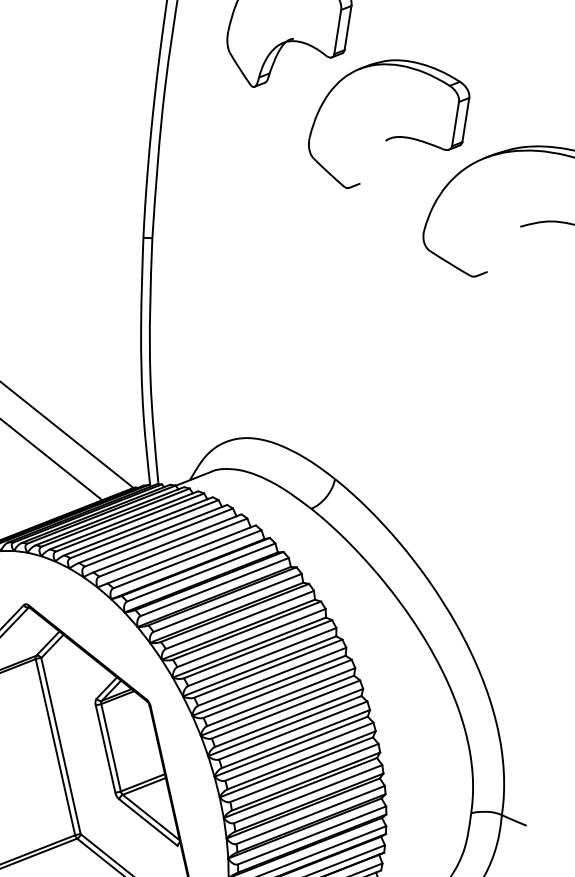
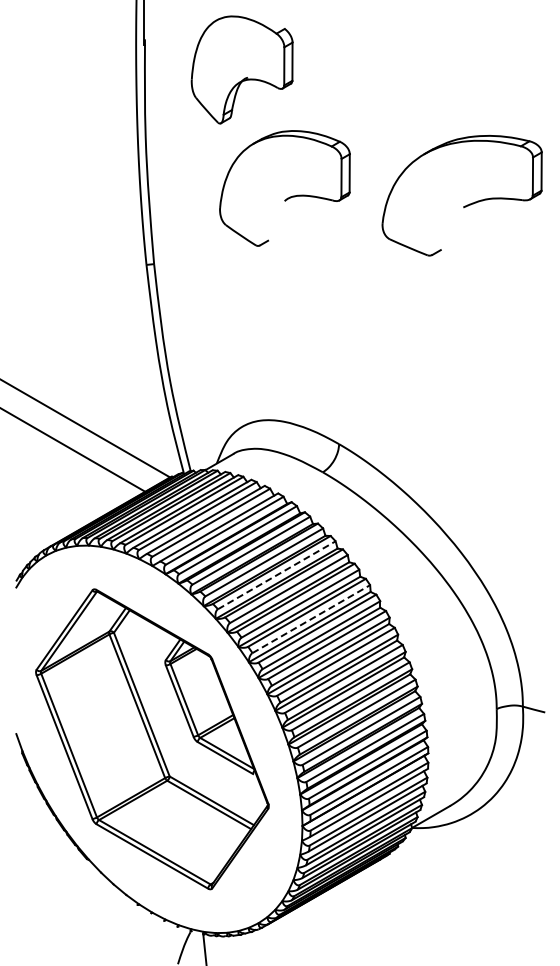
part: (392, 136) -> (289, 196), moved
line: (239, 620) -> (276, 575), solid -> dashed
line: (272, 677) -> (311, 619), solid -> dashed

